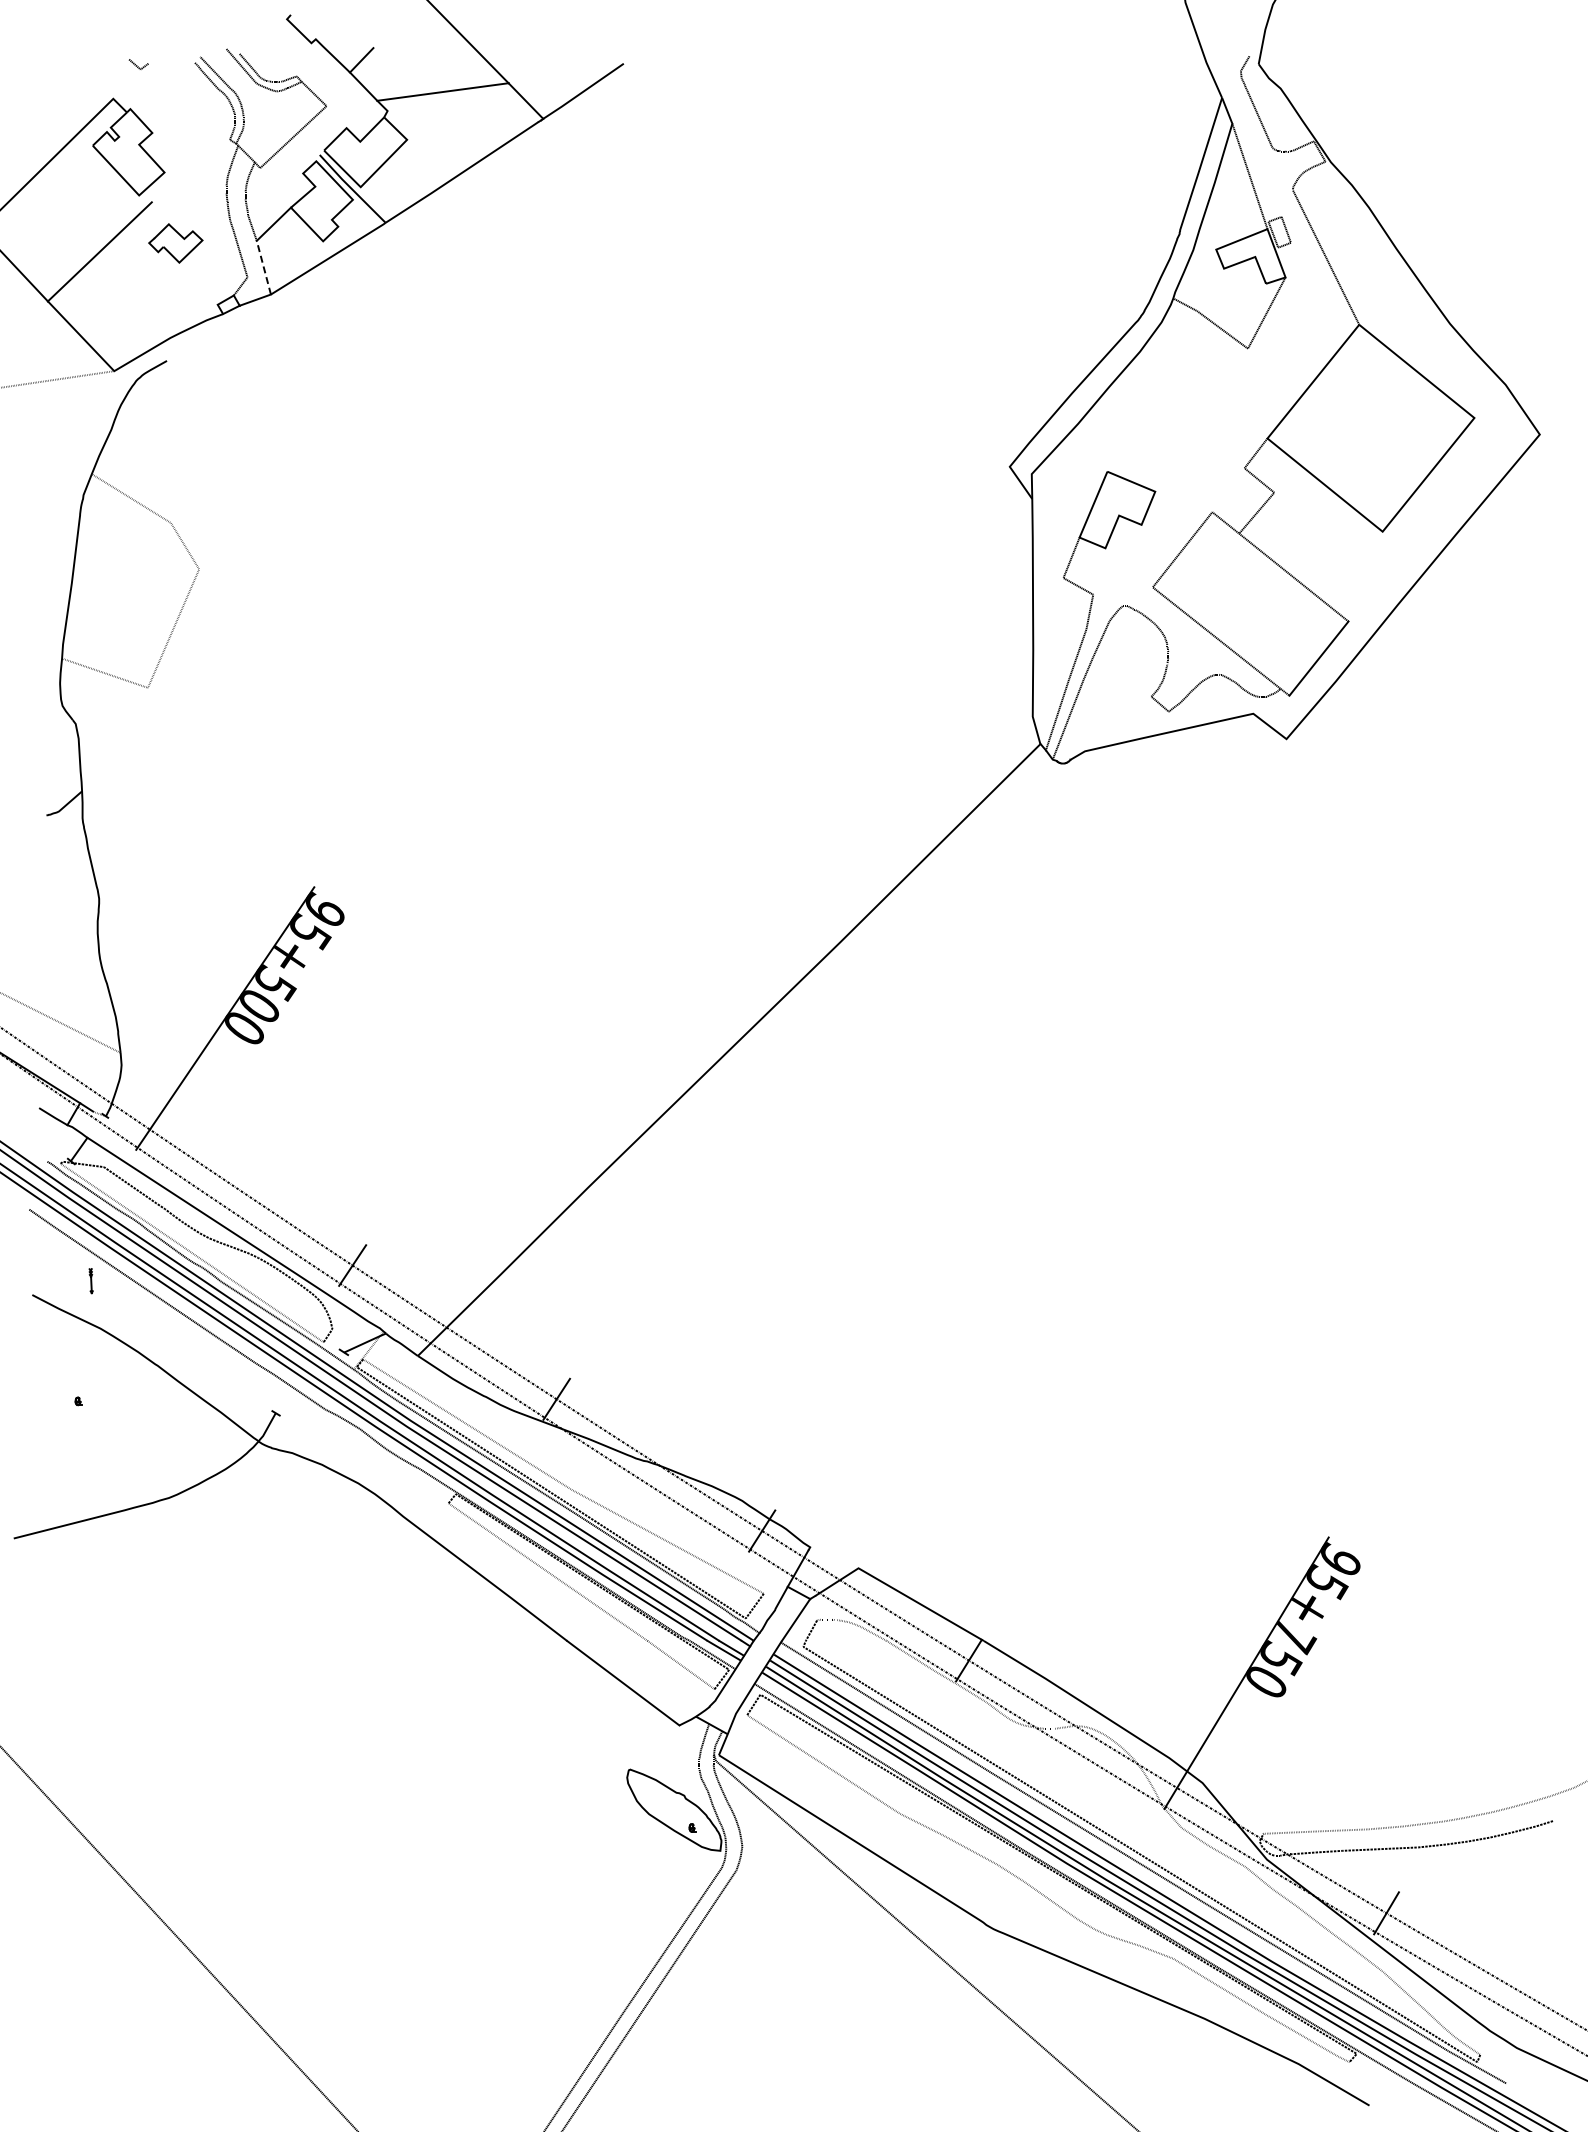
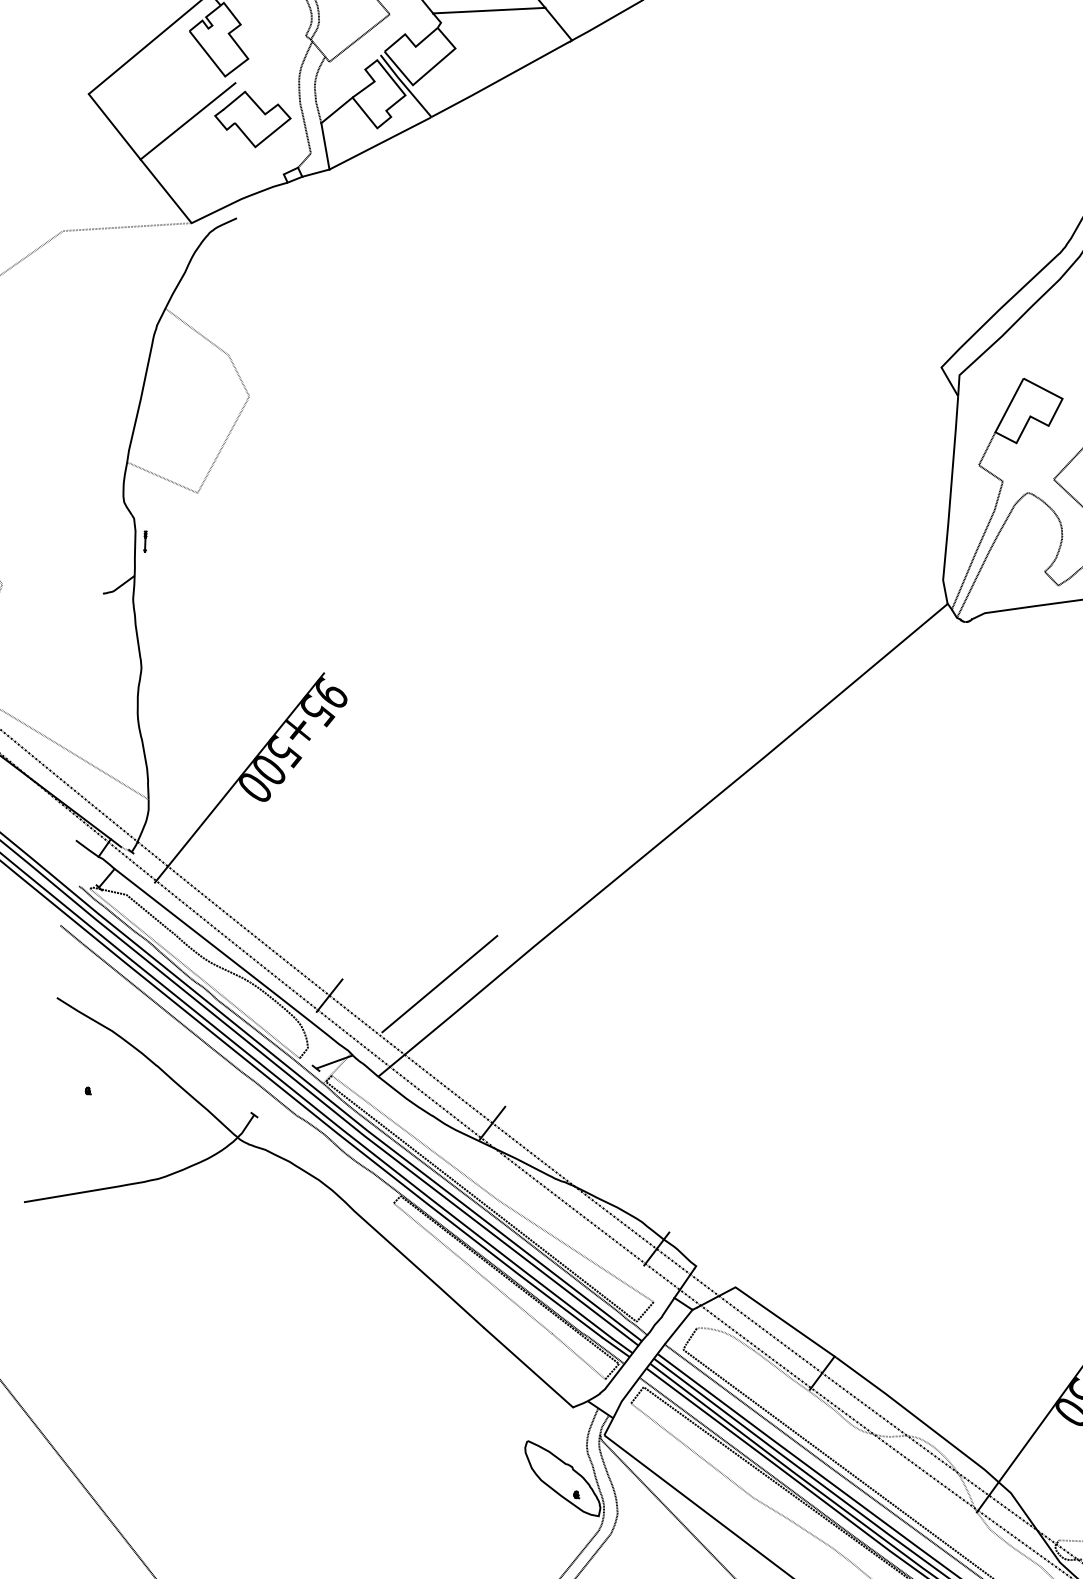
part: (175, 243) -> (252, 119), size x1.67
line: (263, 267) -> (325, 146), dashed -> solid
line: (480, 1240) -> (439, 983), added
part: (90, 1281) -> (144, 541), moved

